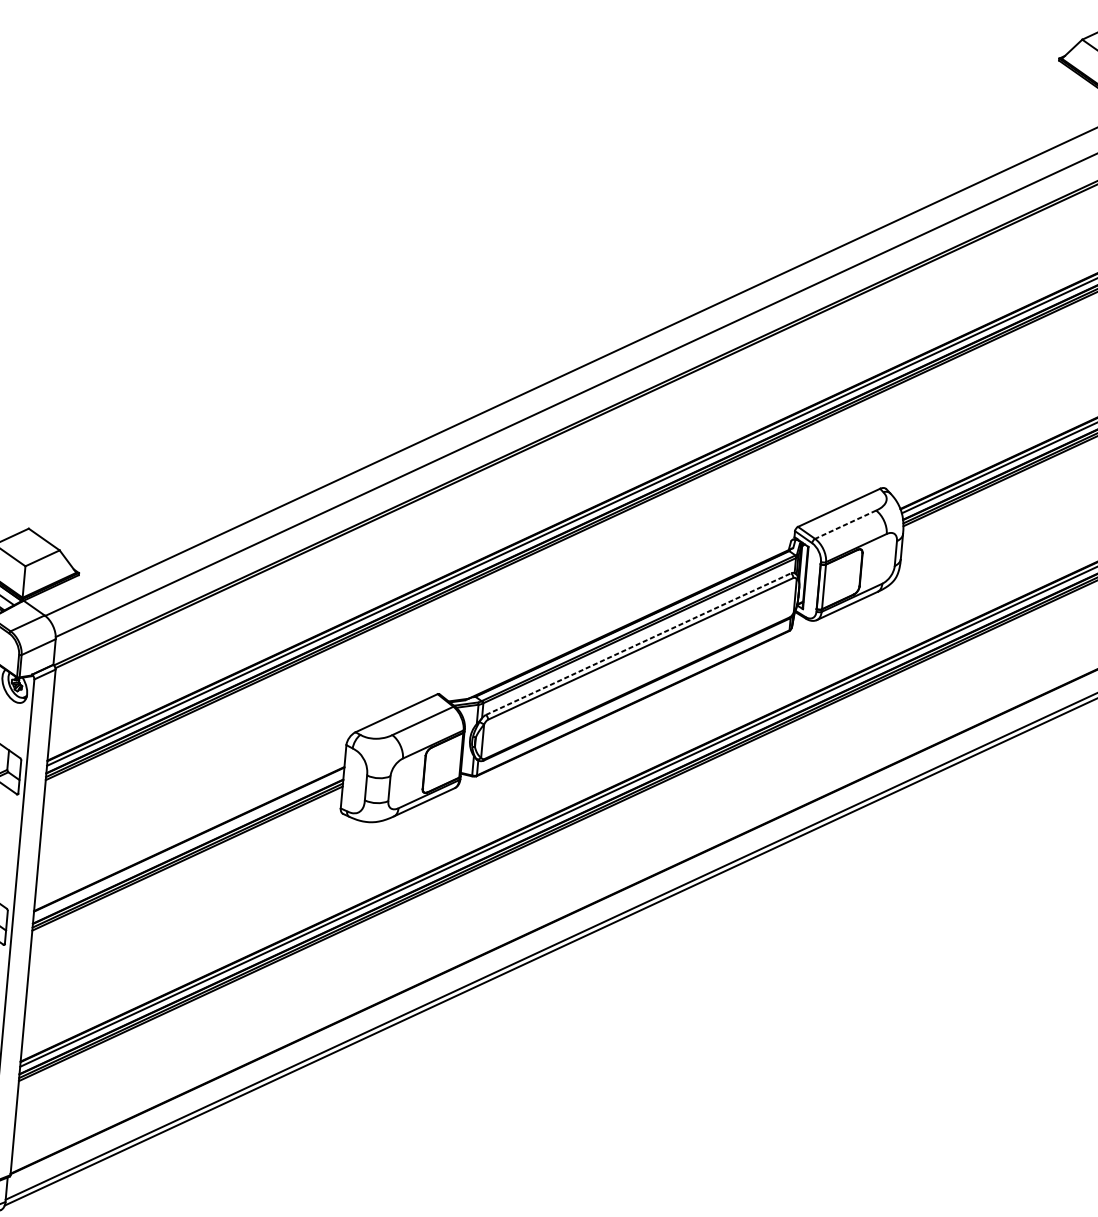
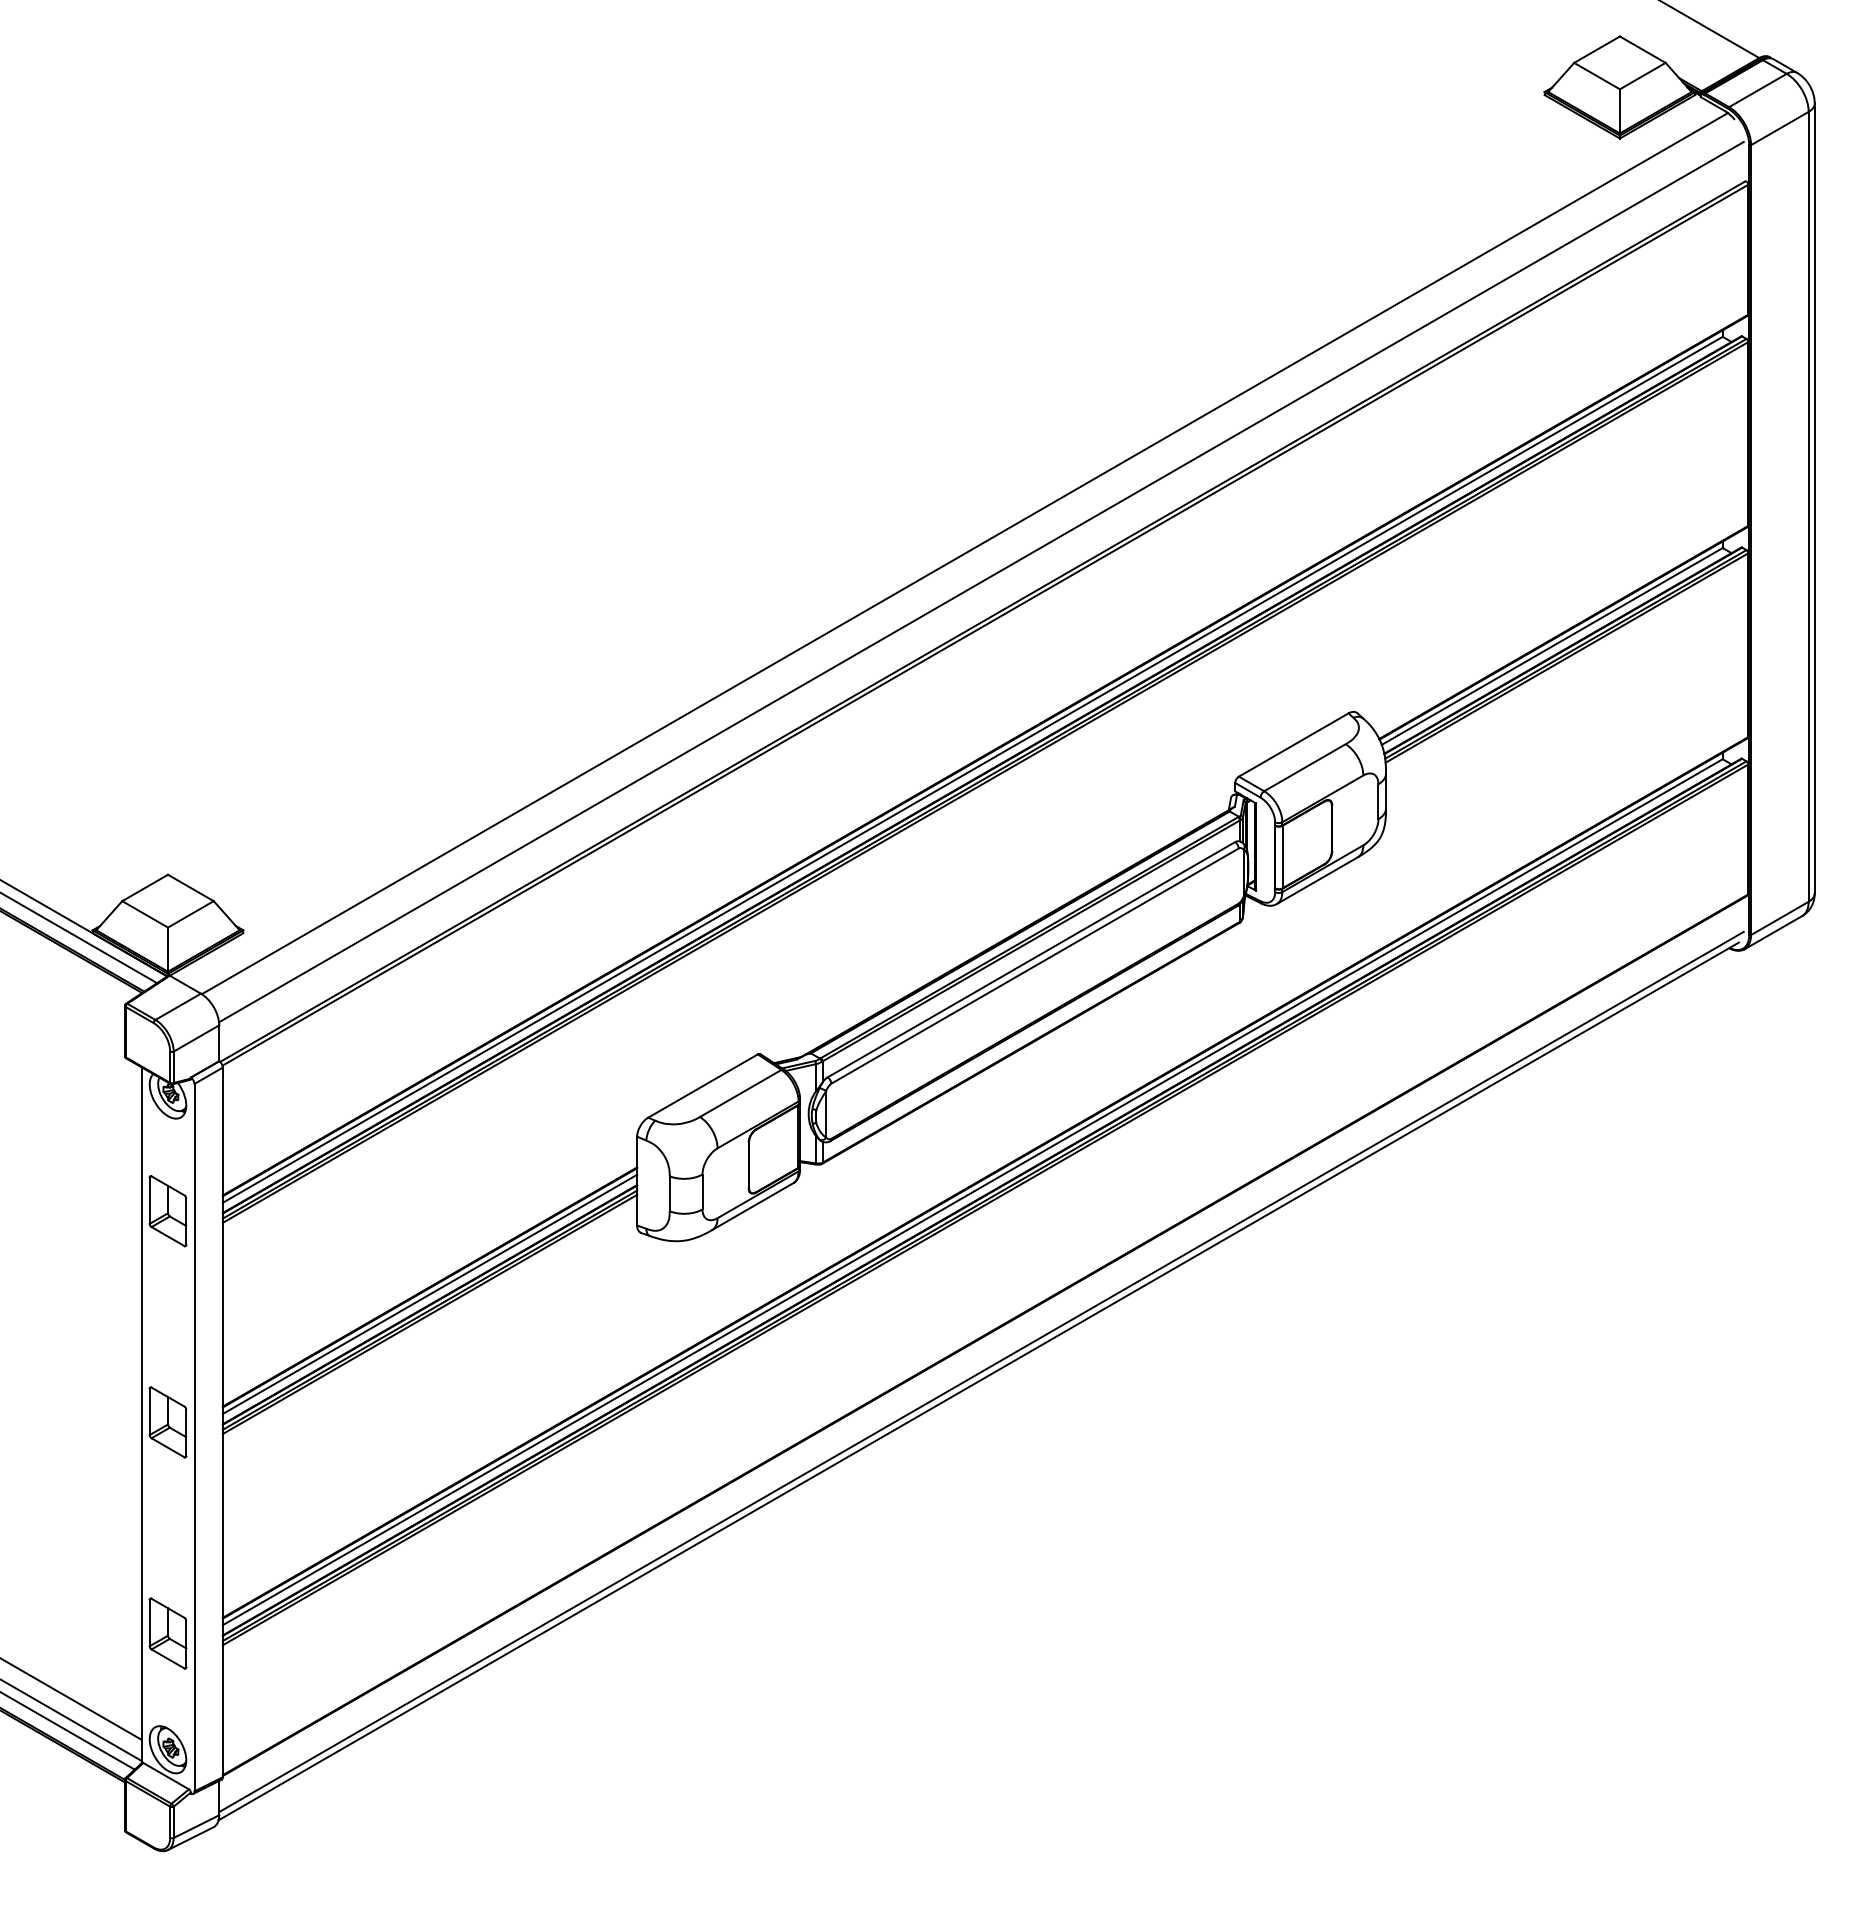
line: (845, 524) -> (1304, 767), dashed -> solid
line: (638, 643) -> (1031, 959), dashed -> solid
line: (188, 843) -> (429, 1293), added

